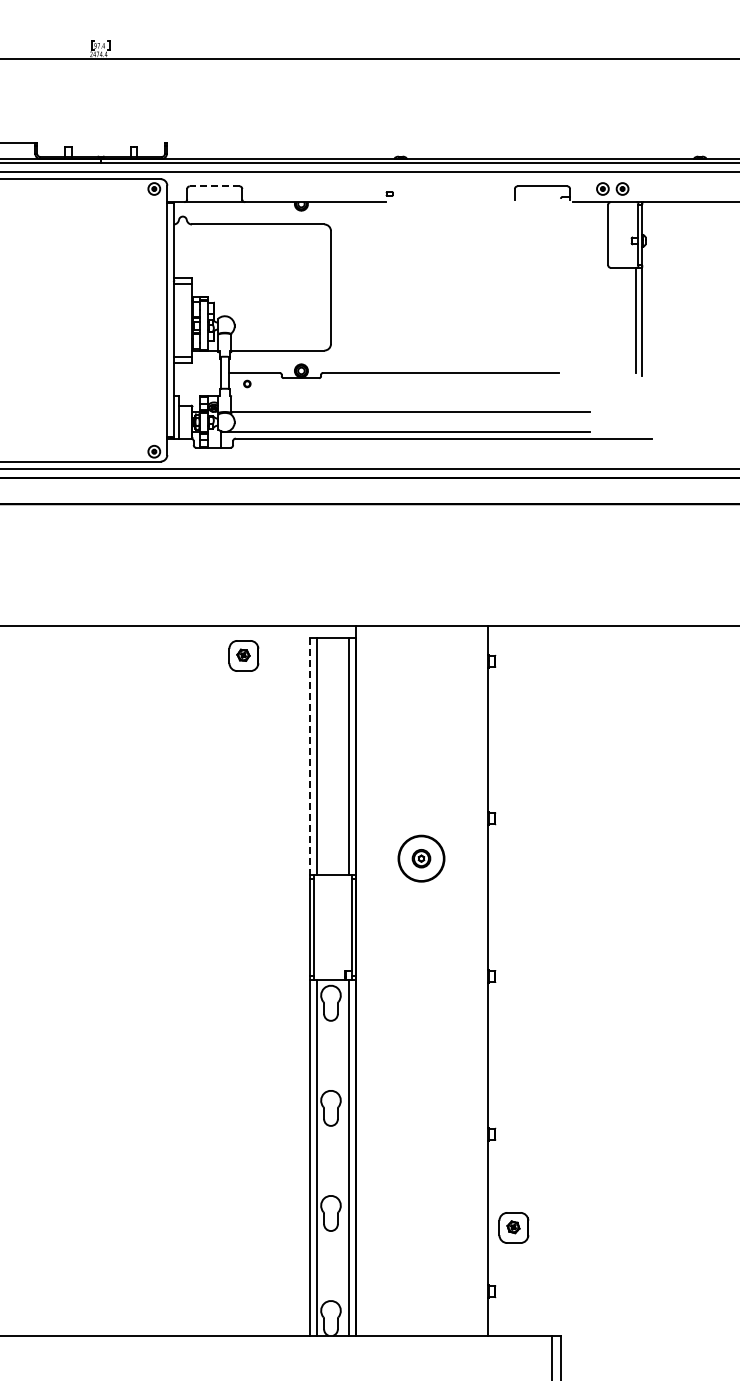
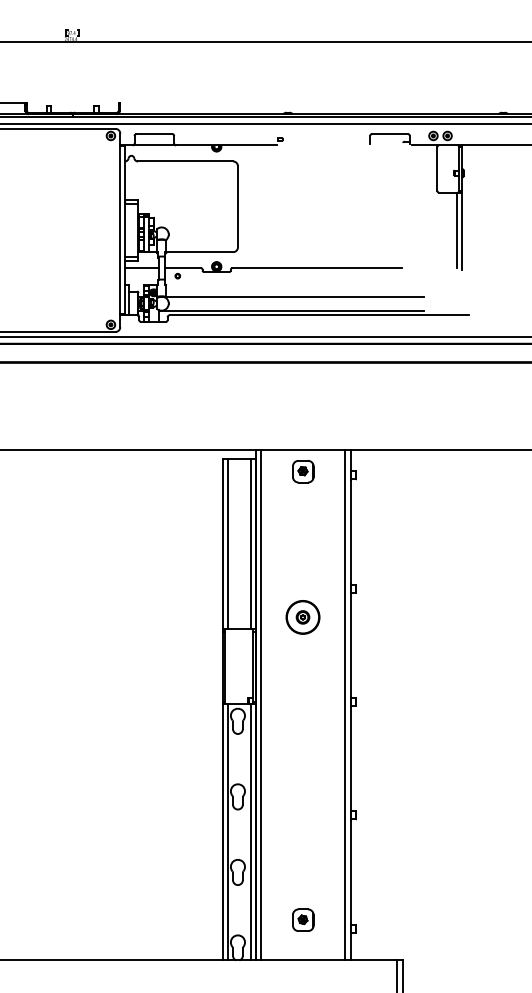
line: (214, 186) -> (154, 134), dashed -> solid
line: (197, 372) -> (141, 267), added
part: (243, 655) -> (303, 471), moved
line: (309, 756) -> (222, 543), dashed -> solid
line: (363, 980) -> (261, 704), added
line: (480, 980) -> (345, 704), added
part: (513, 1227) -> (303, 919), moved

